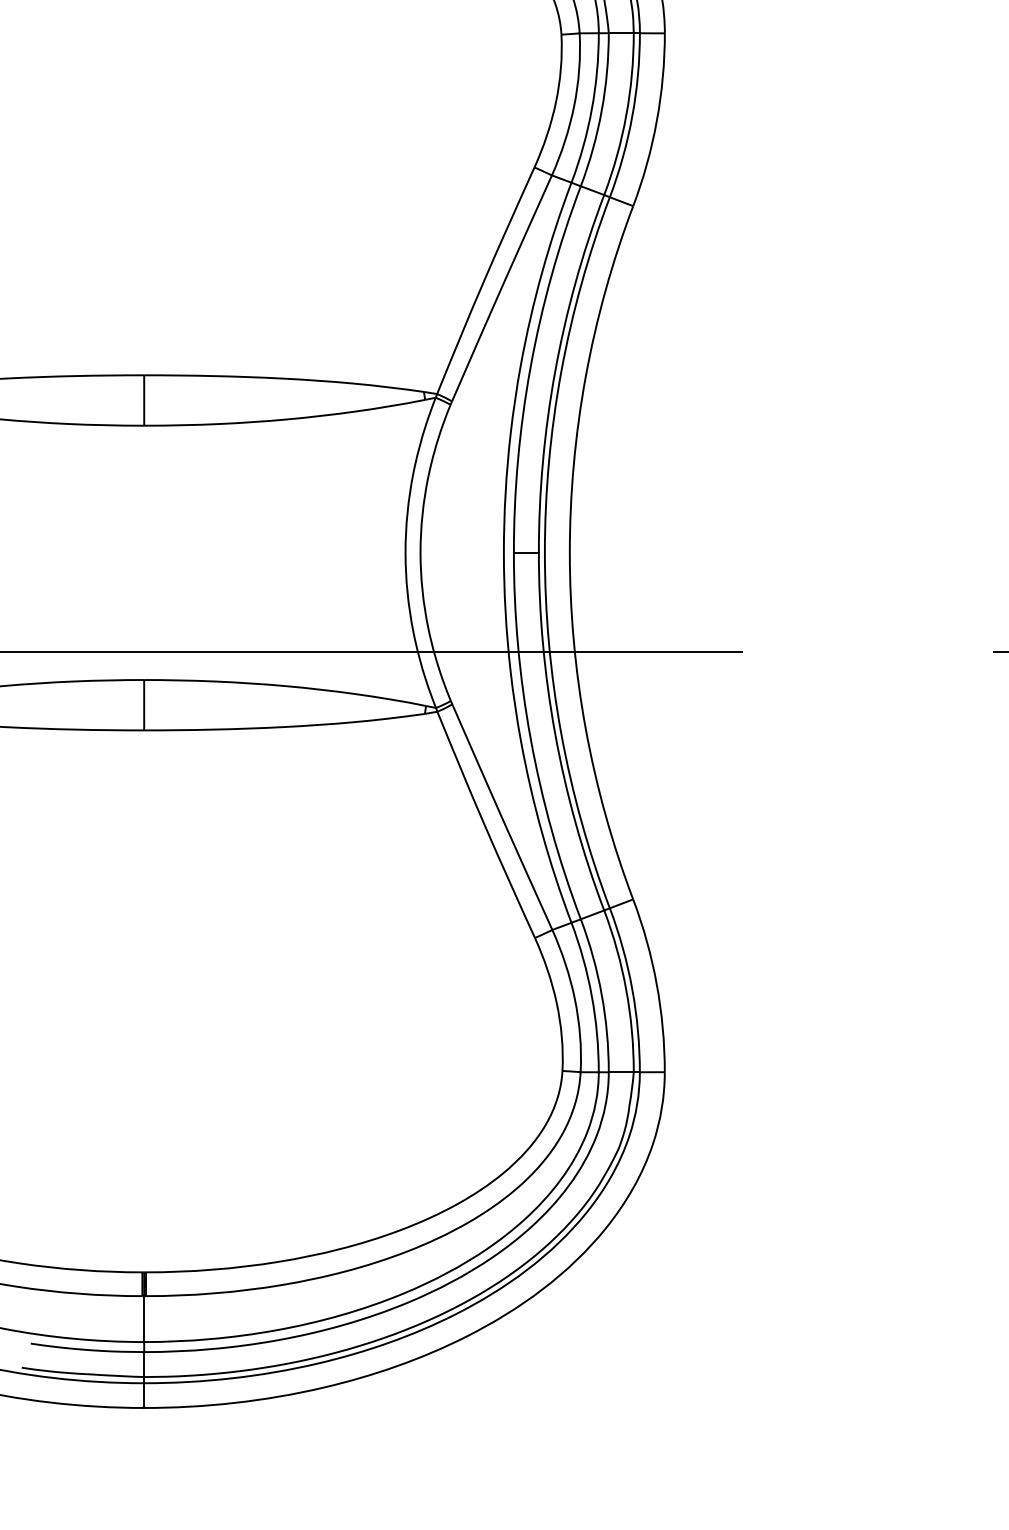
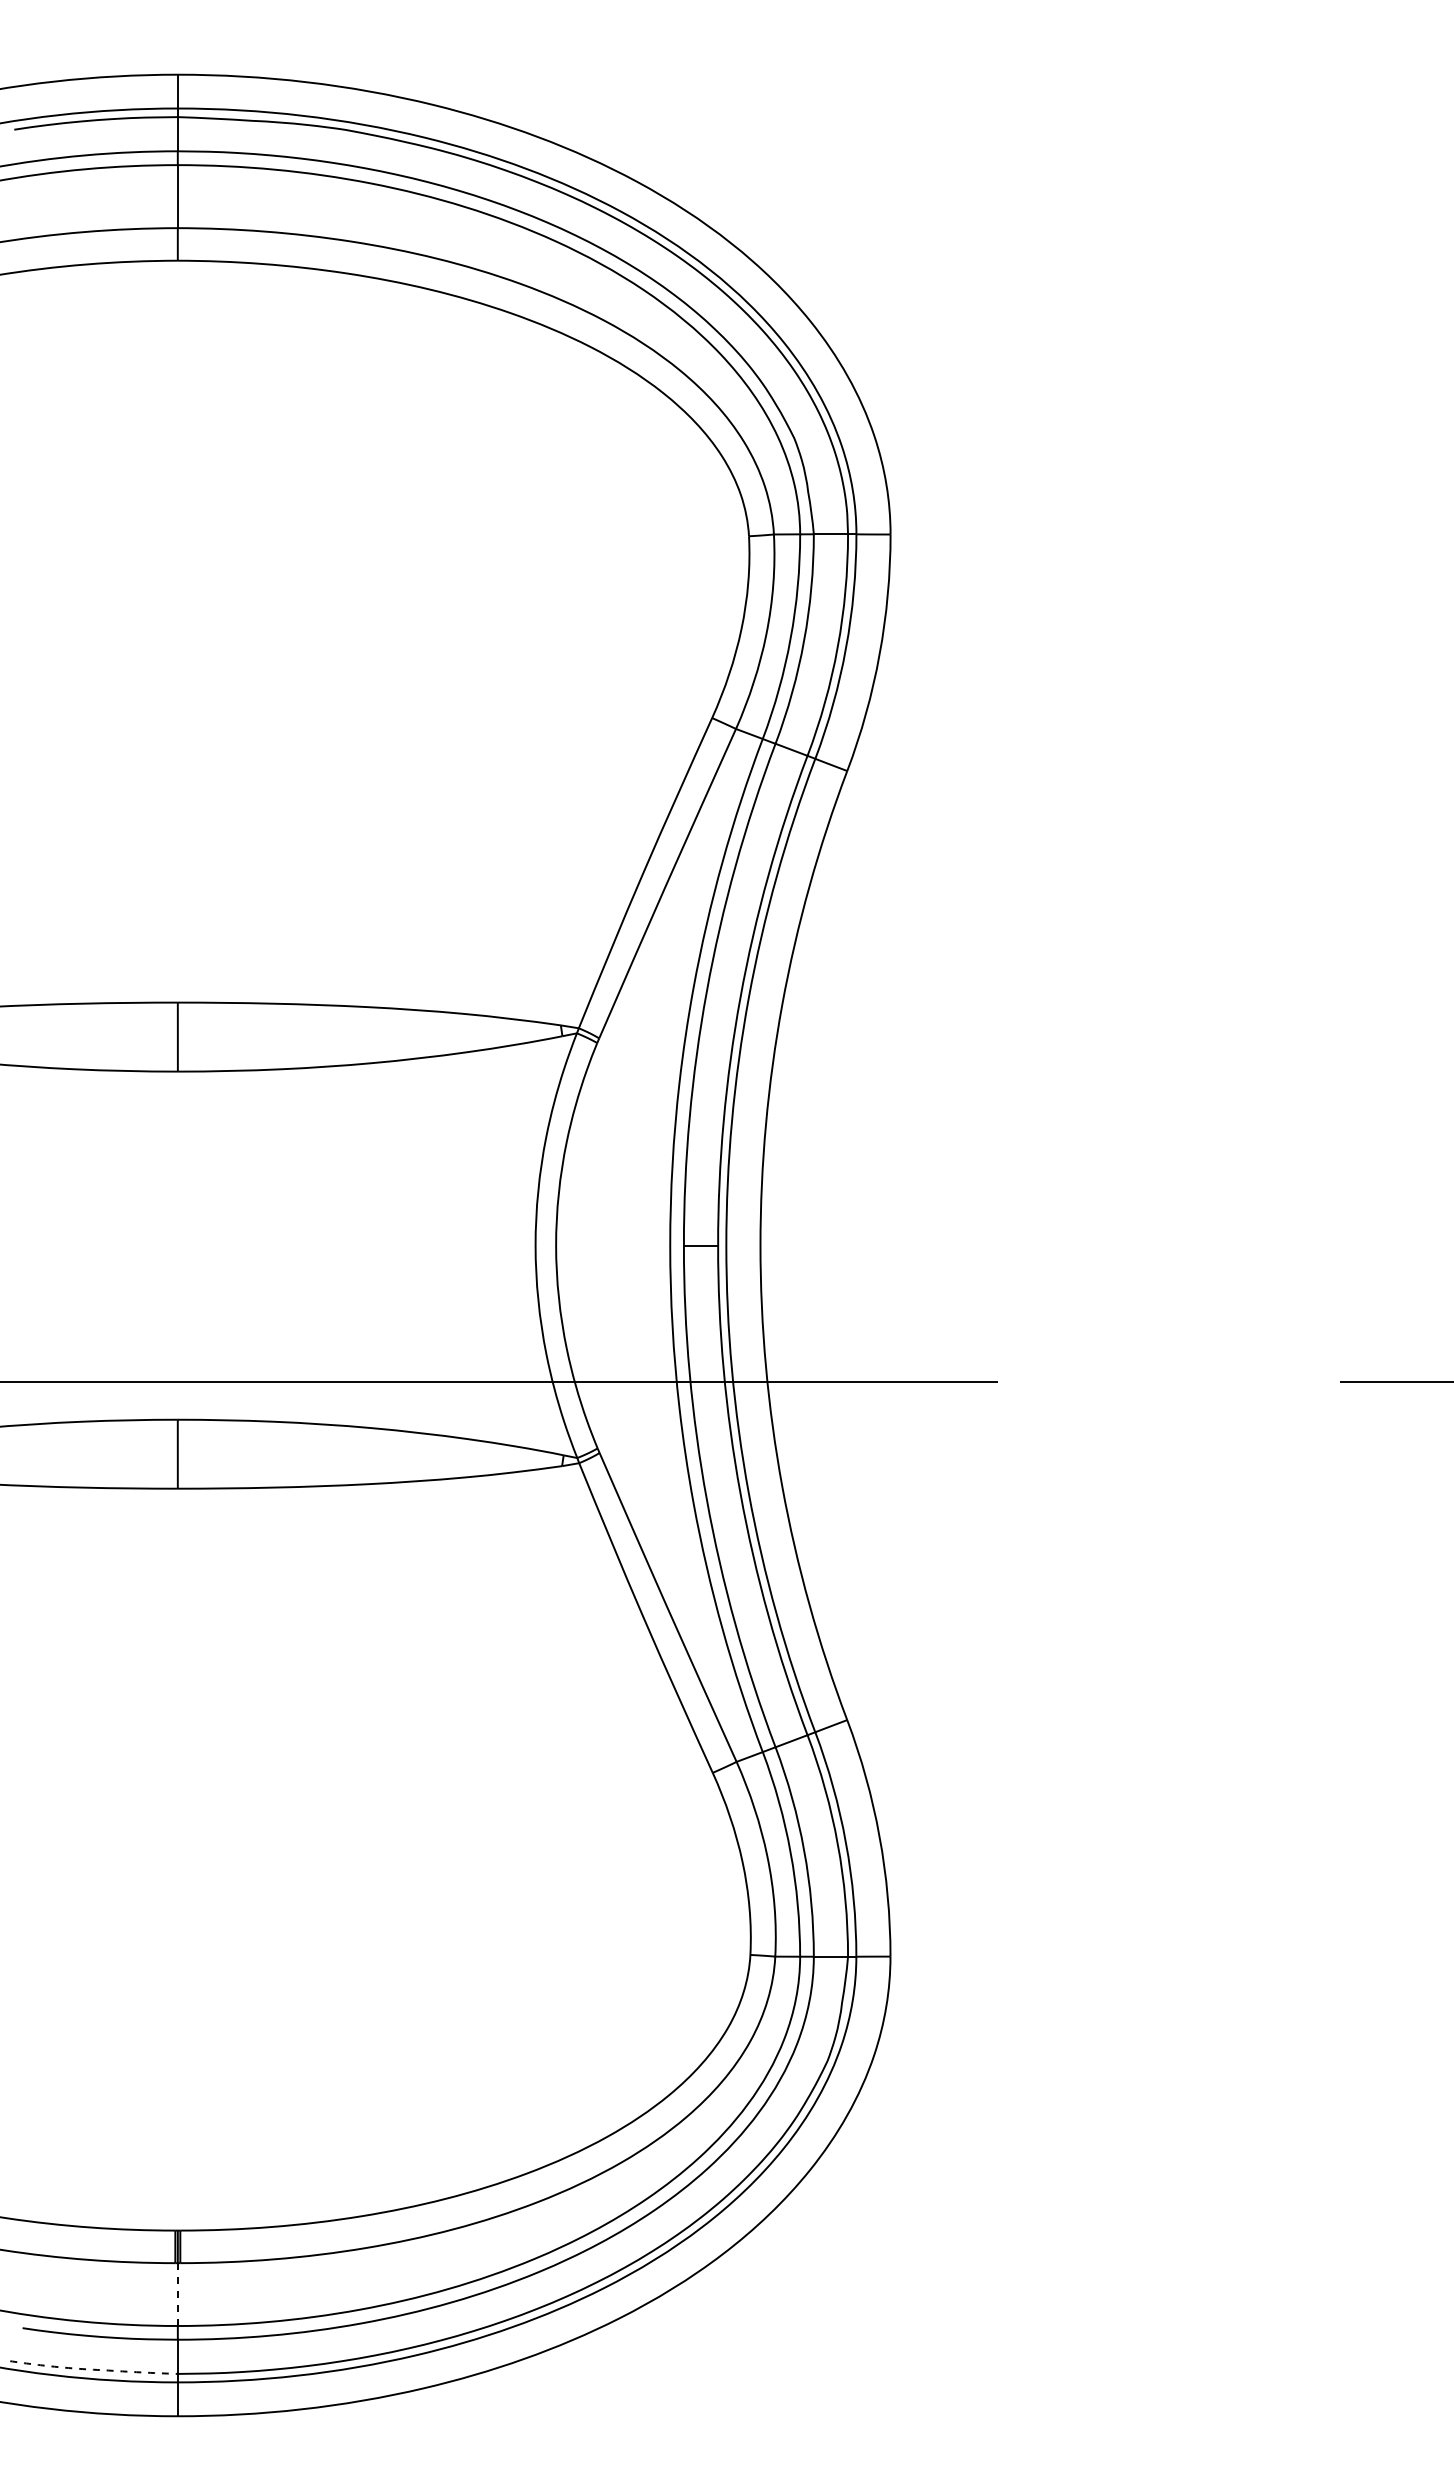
line: (143, 1319) -> (177, 2295), solid -> dashed
line: (81, 1373) -> (91, 2369), solid -> dashed

